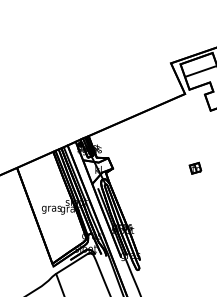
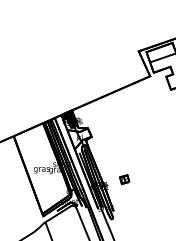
part: (195, 168) -> (124, 179), moved

